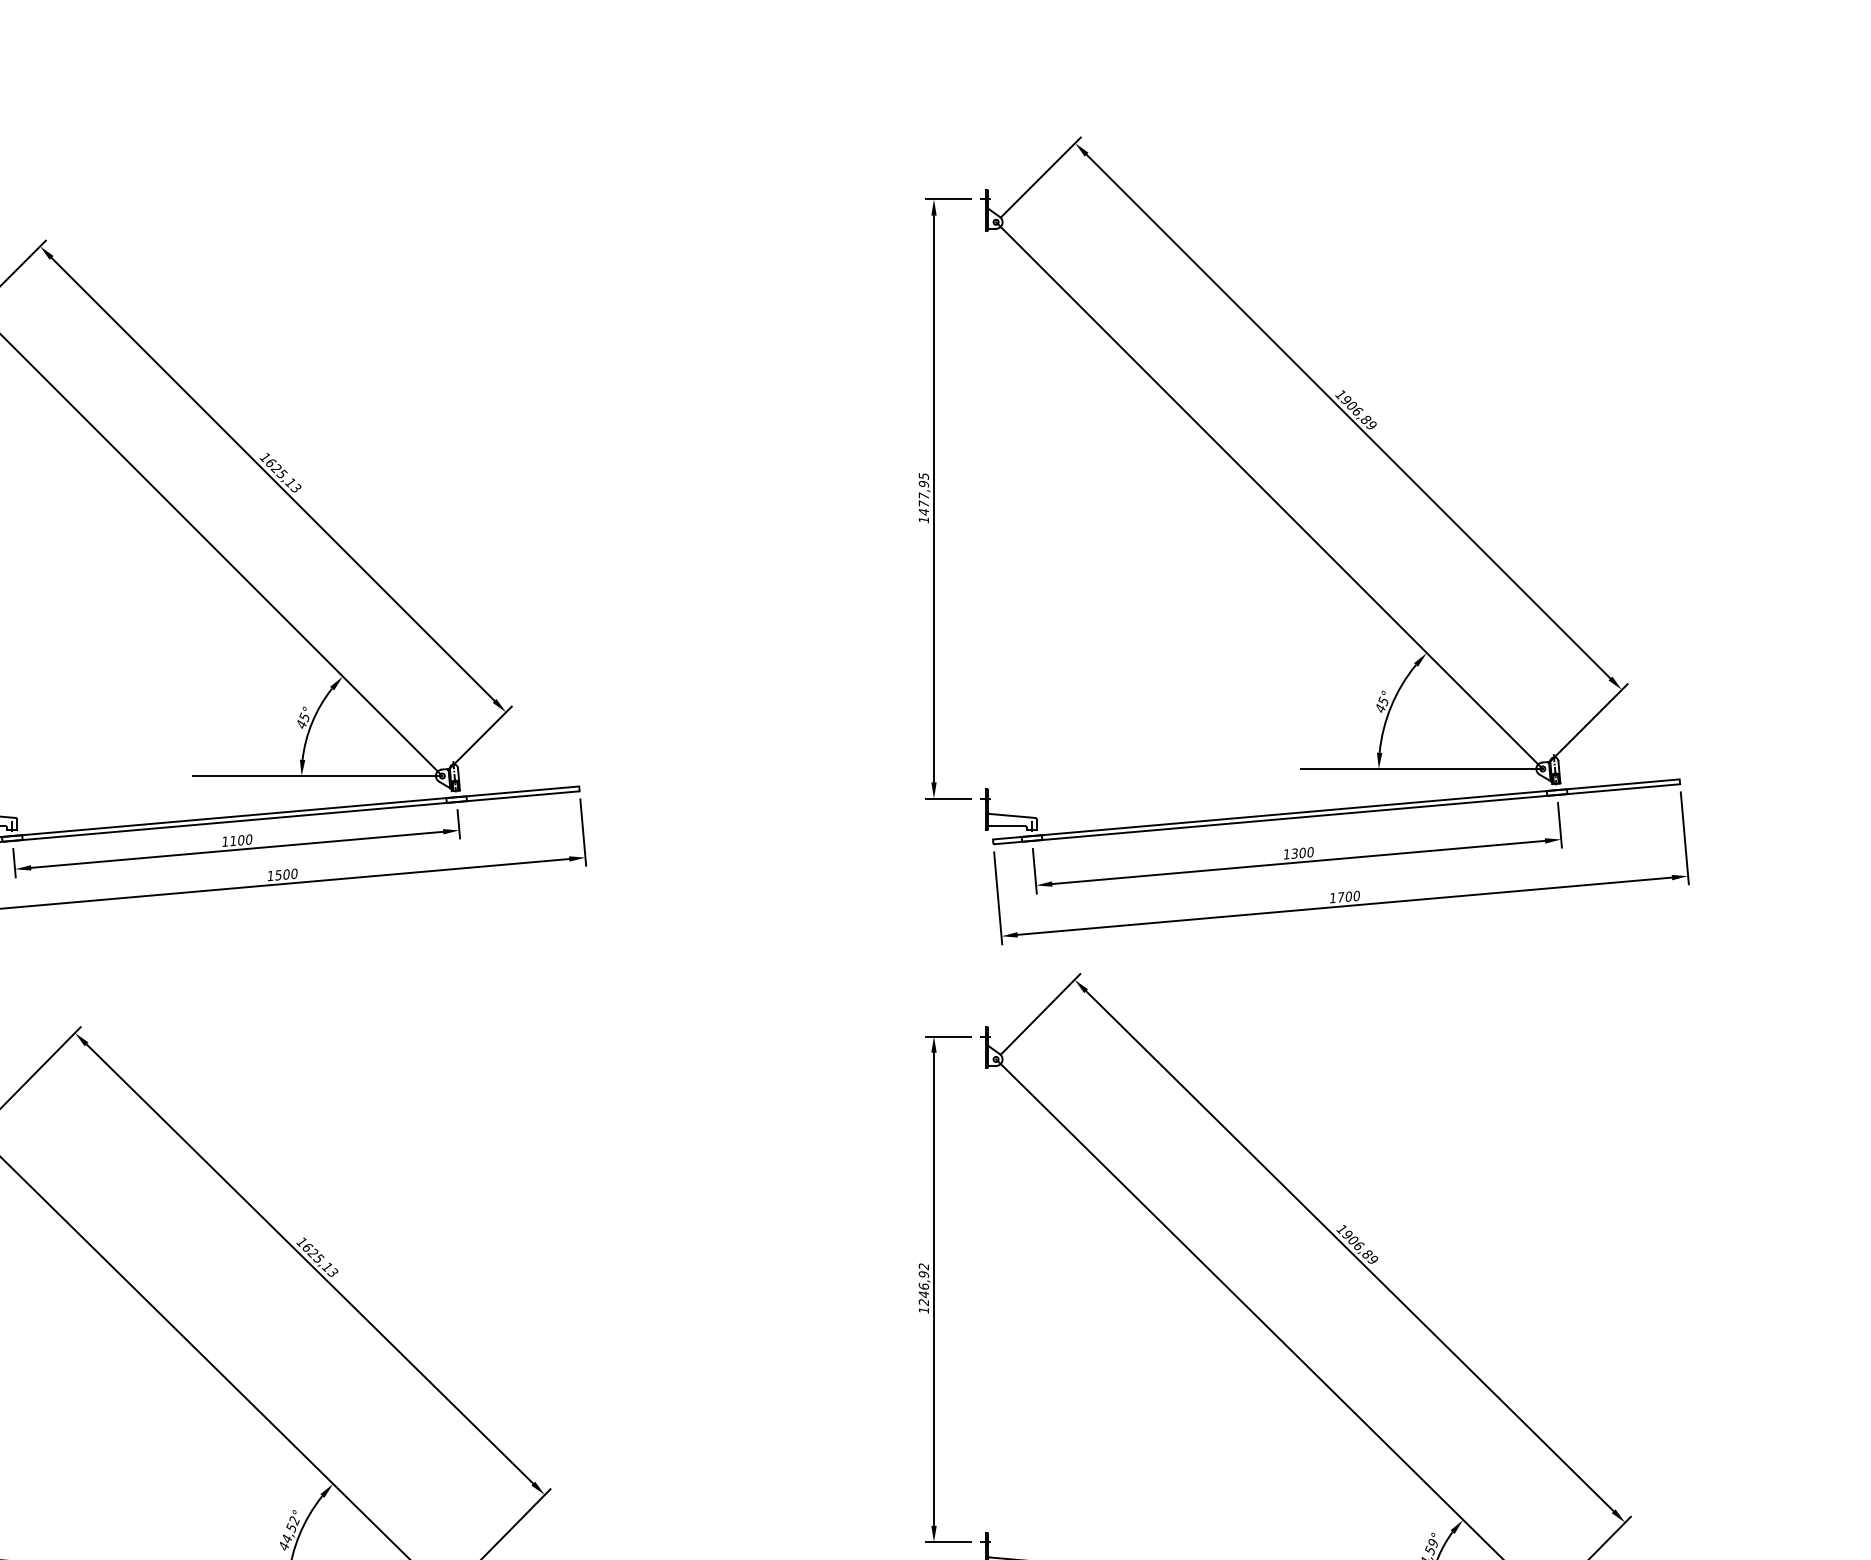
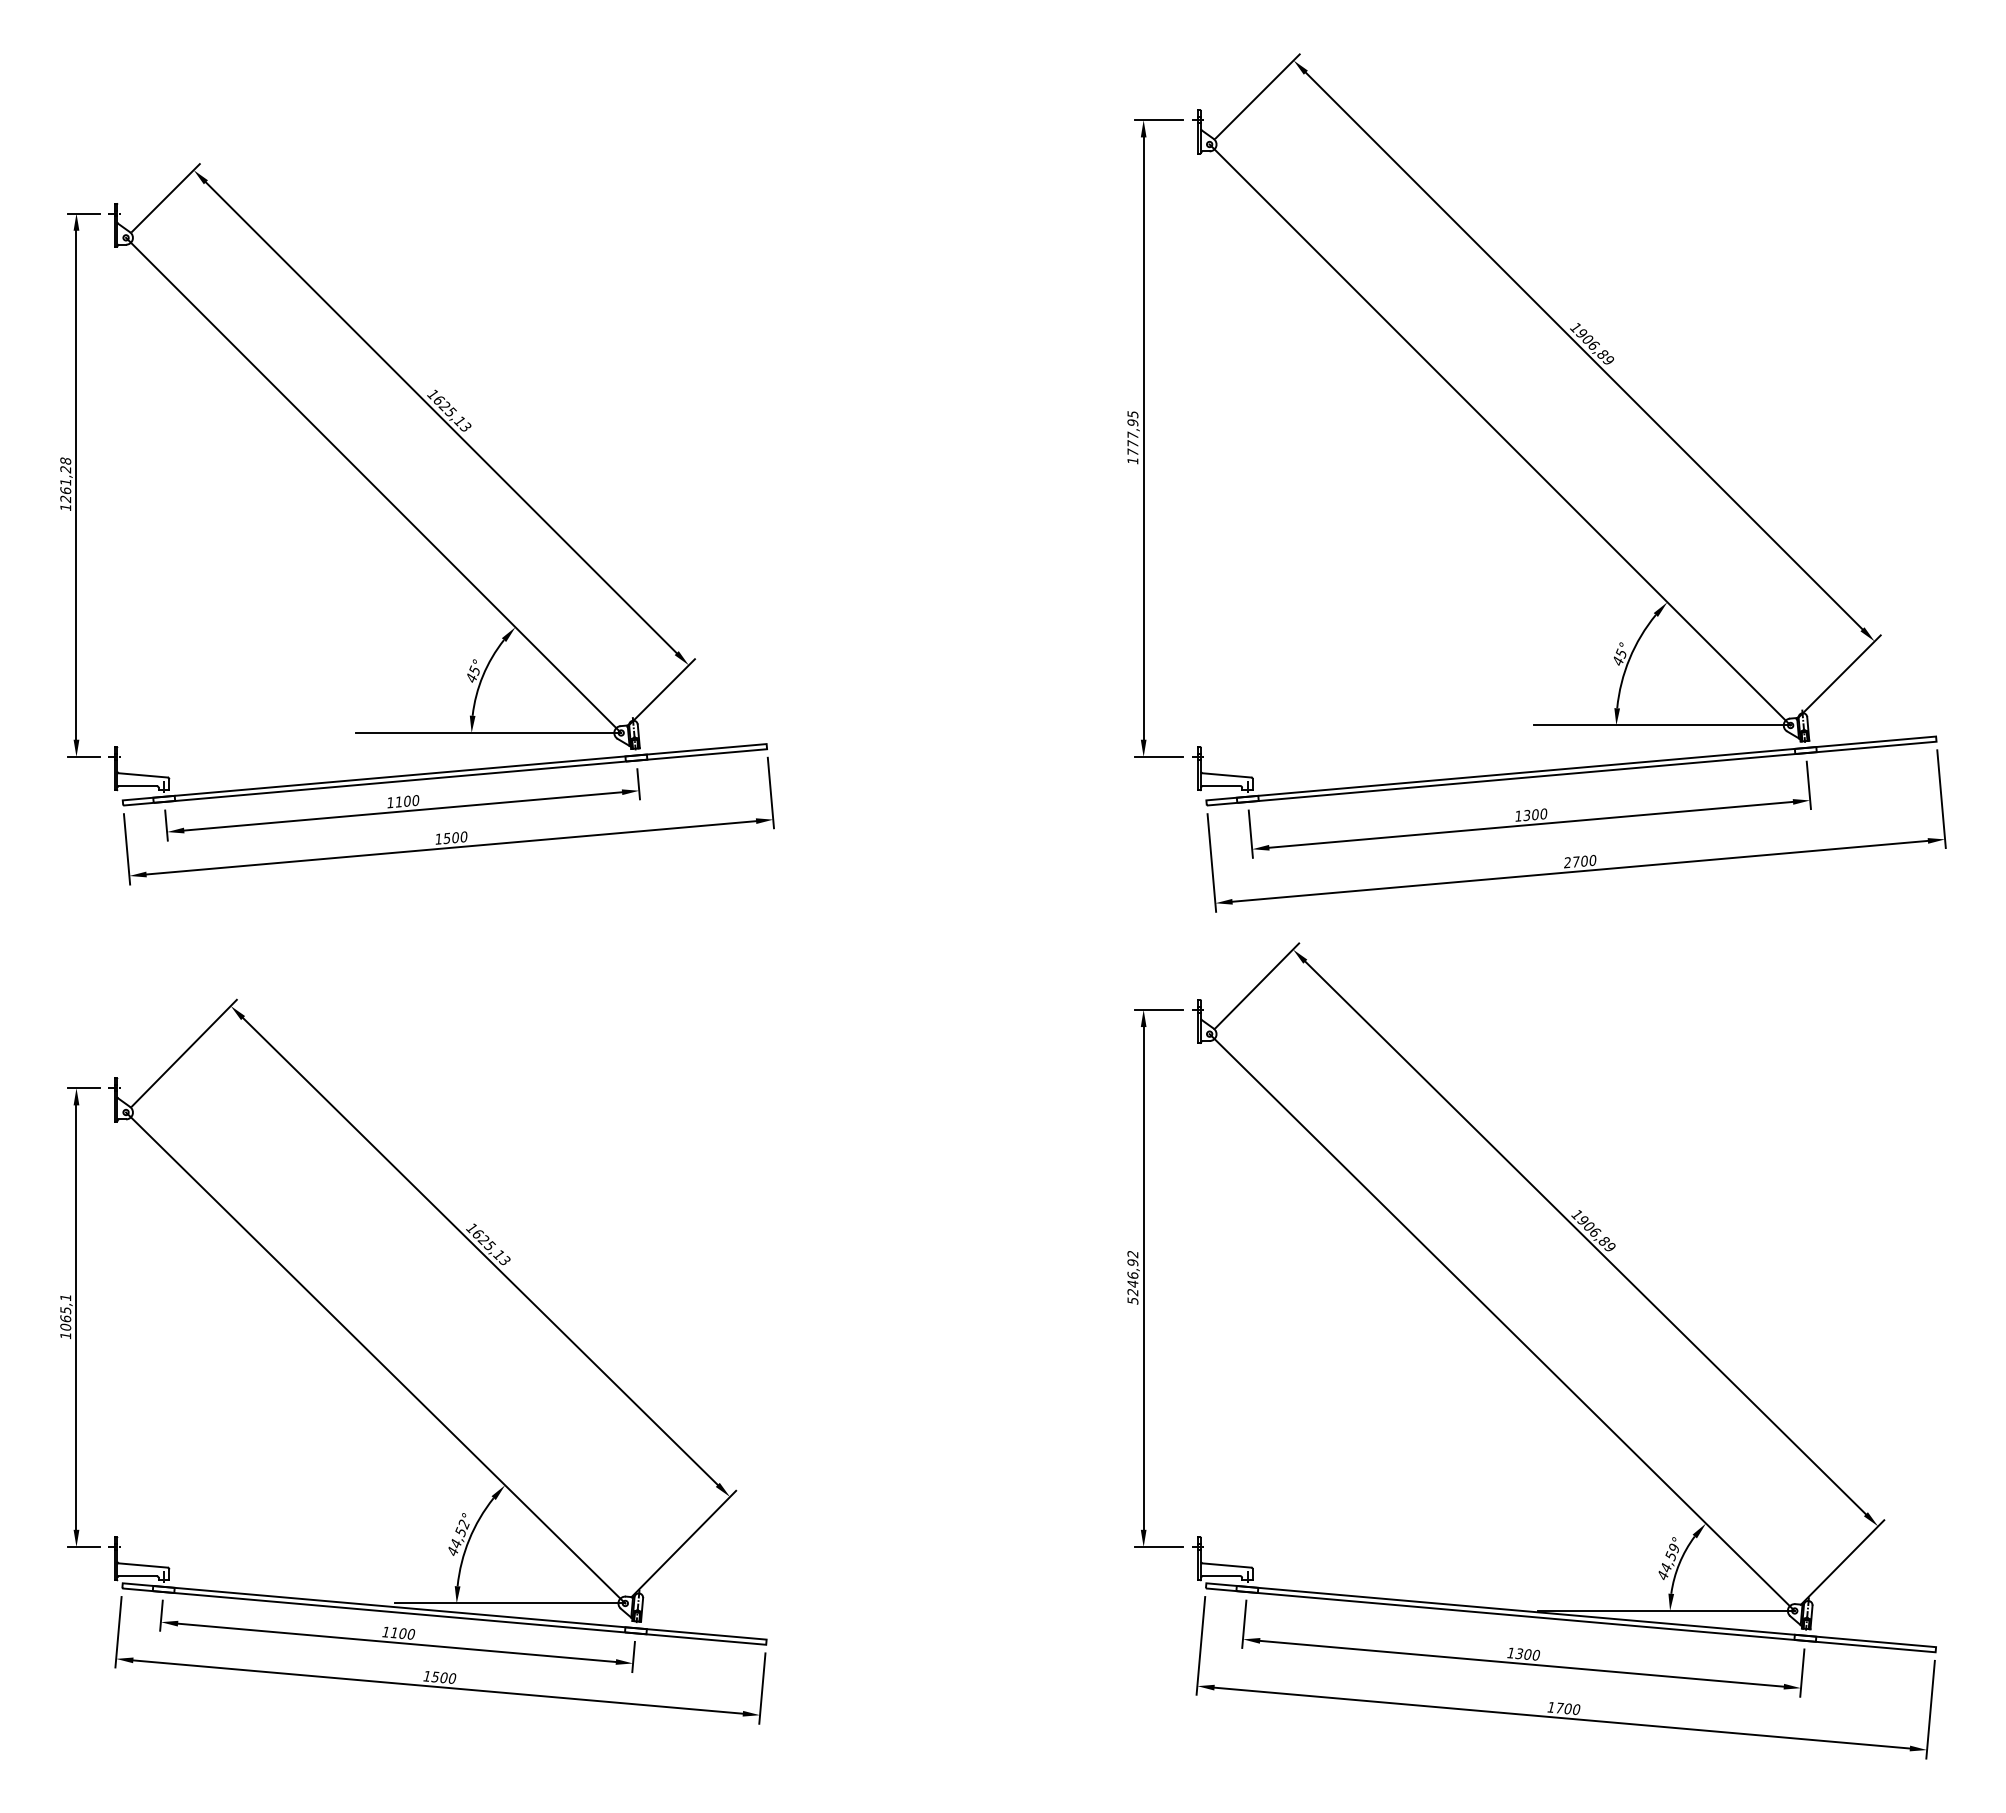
text: (923, 512) -> (1132, 452), 1477,95 -> 1777,95
text: (1332, 897) -> (1567, 862), 1700 -> 2700
text: (923, 1310) -> (1132, 1300), 1246,92 -> 5246,92

